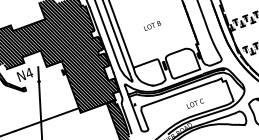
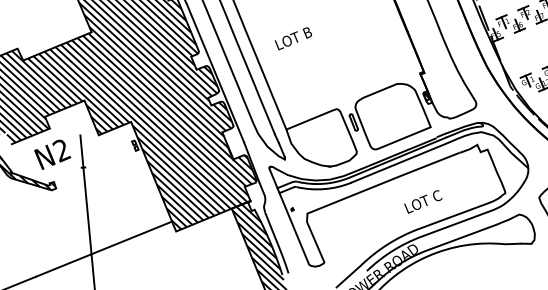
text: (151, 25) -> (291, 37), moved
text: (29, 73) -> (62, 150), N4 -> N2

